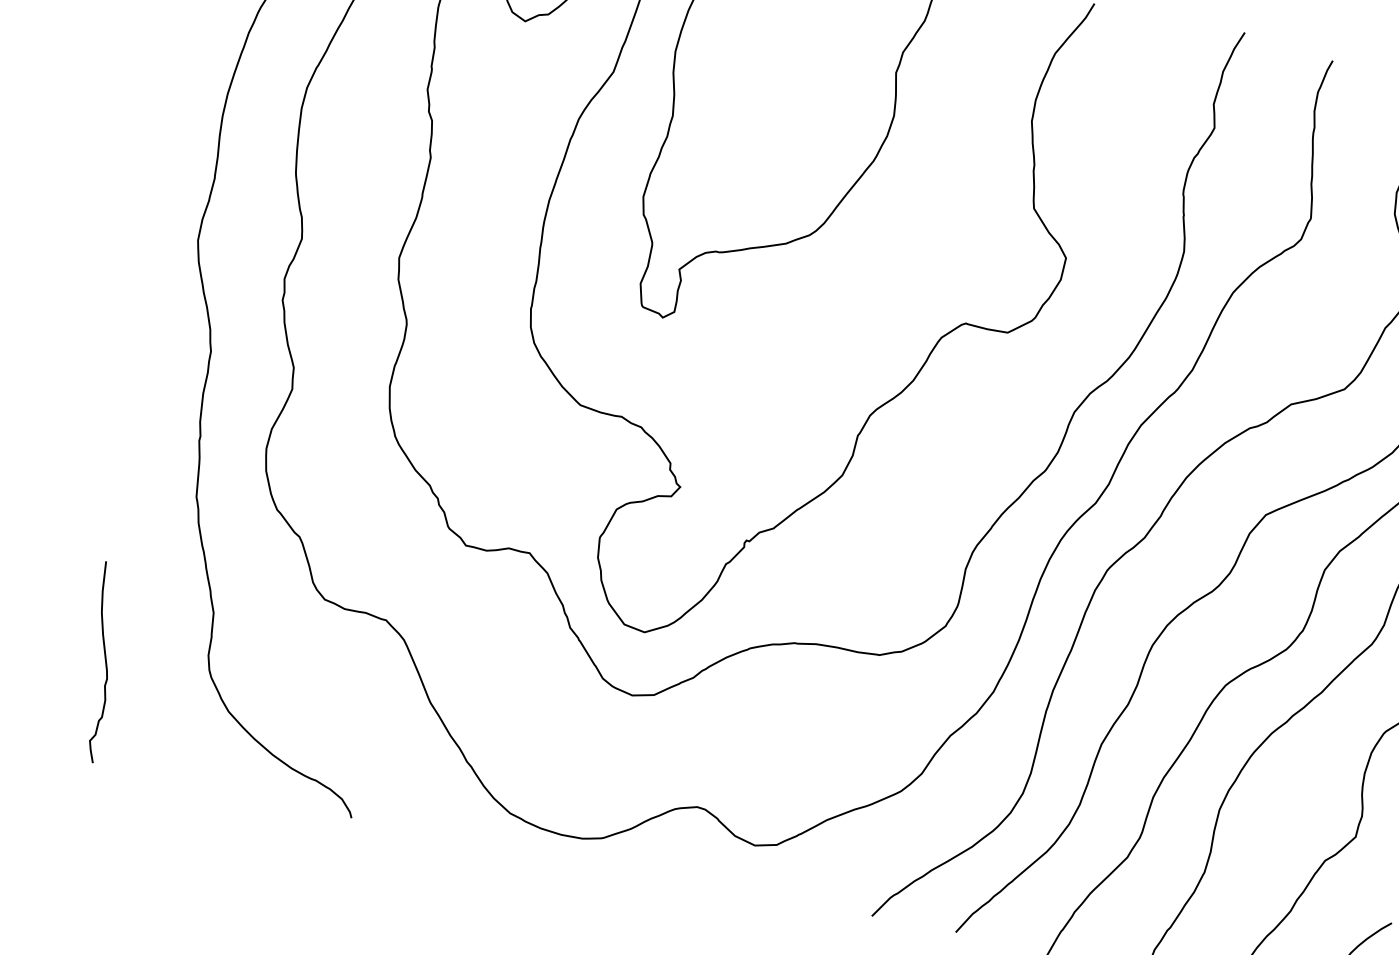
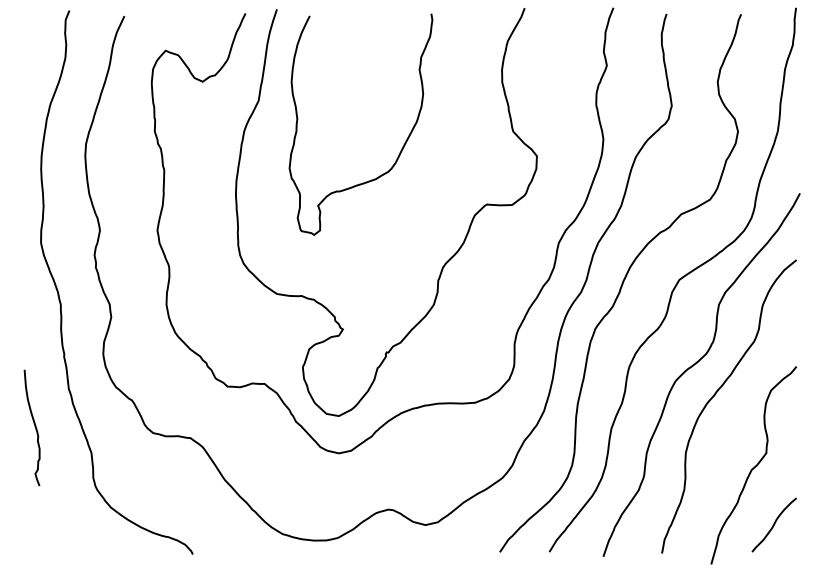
curve: (104, 660) -> (34, 426), moved

